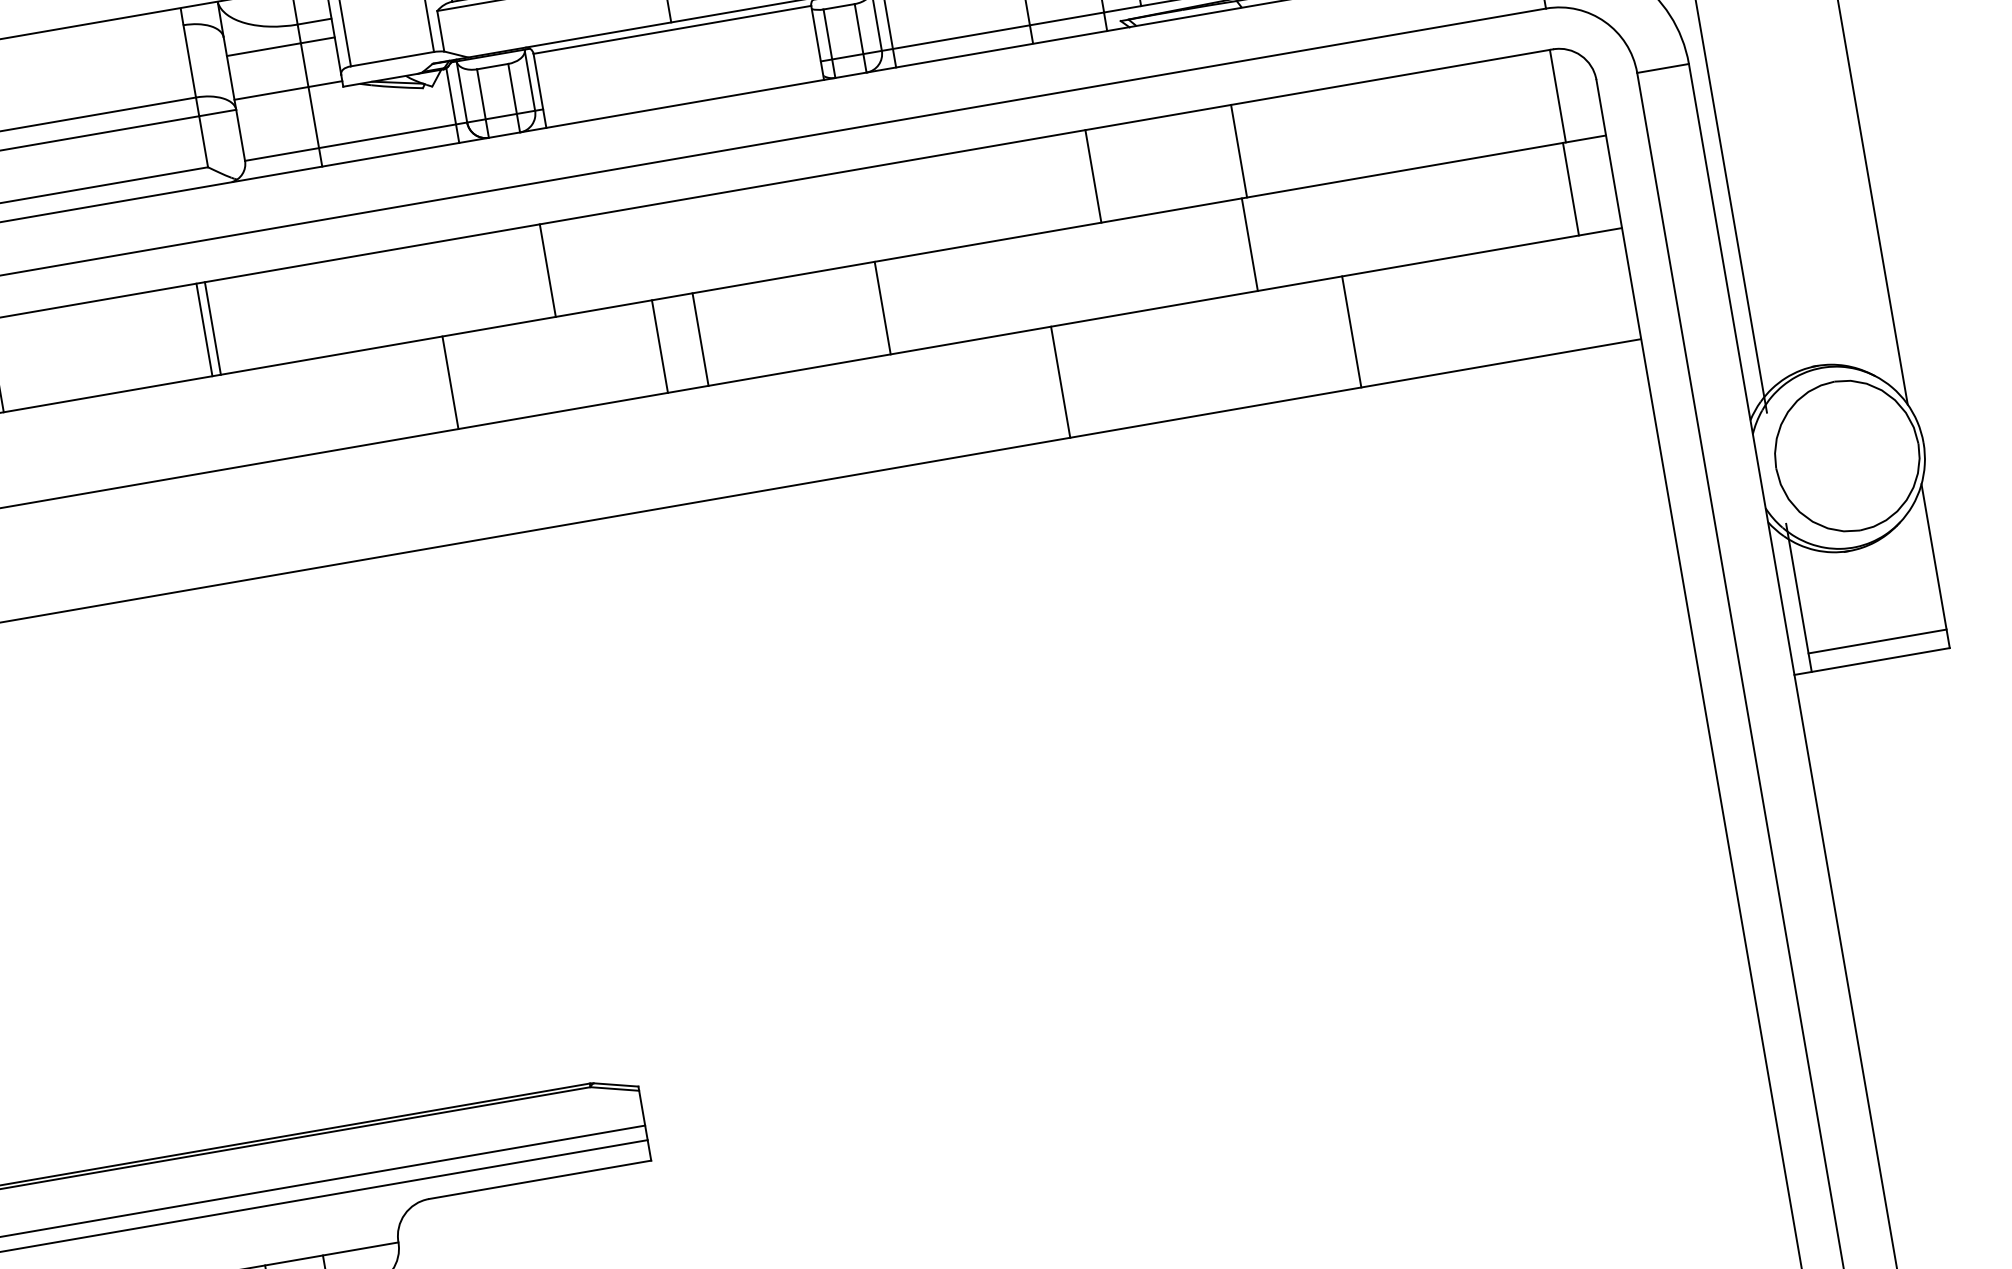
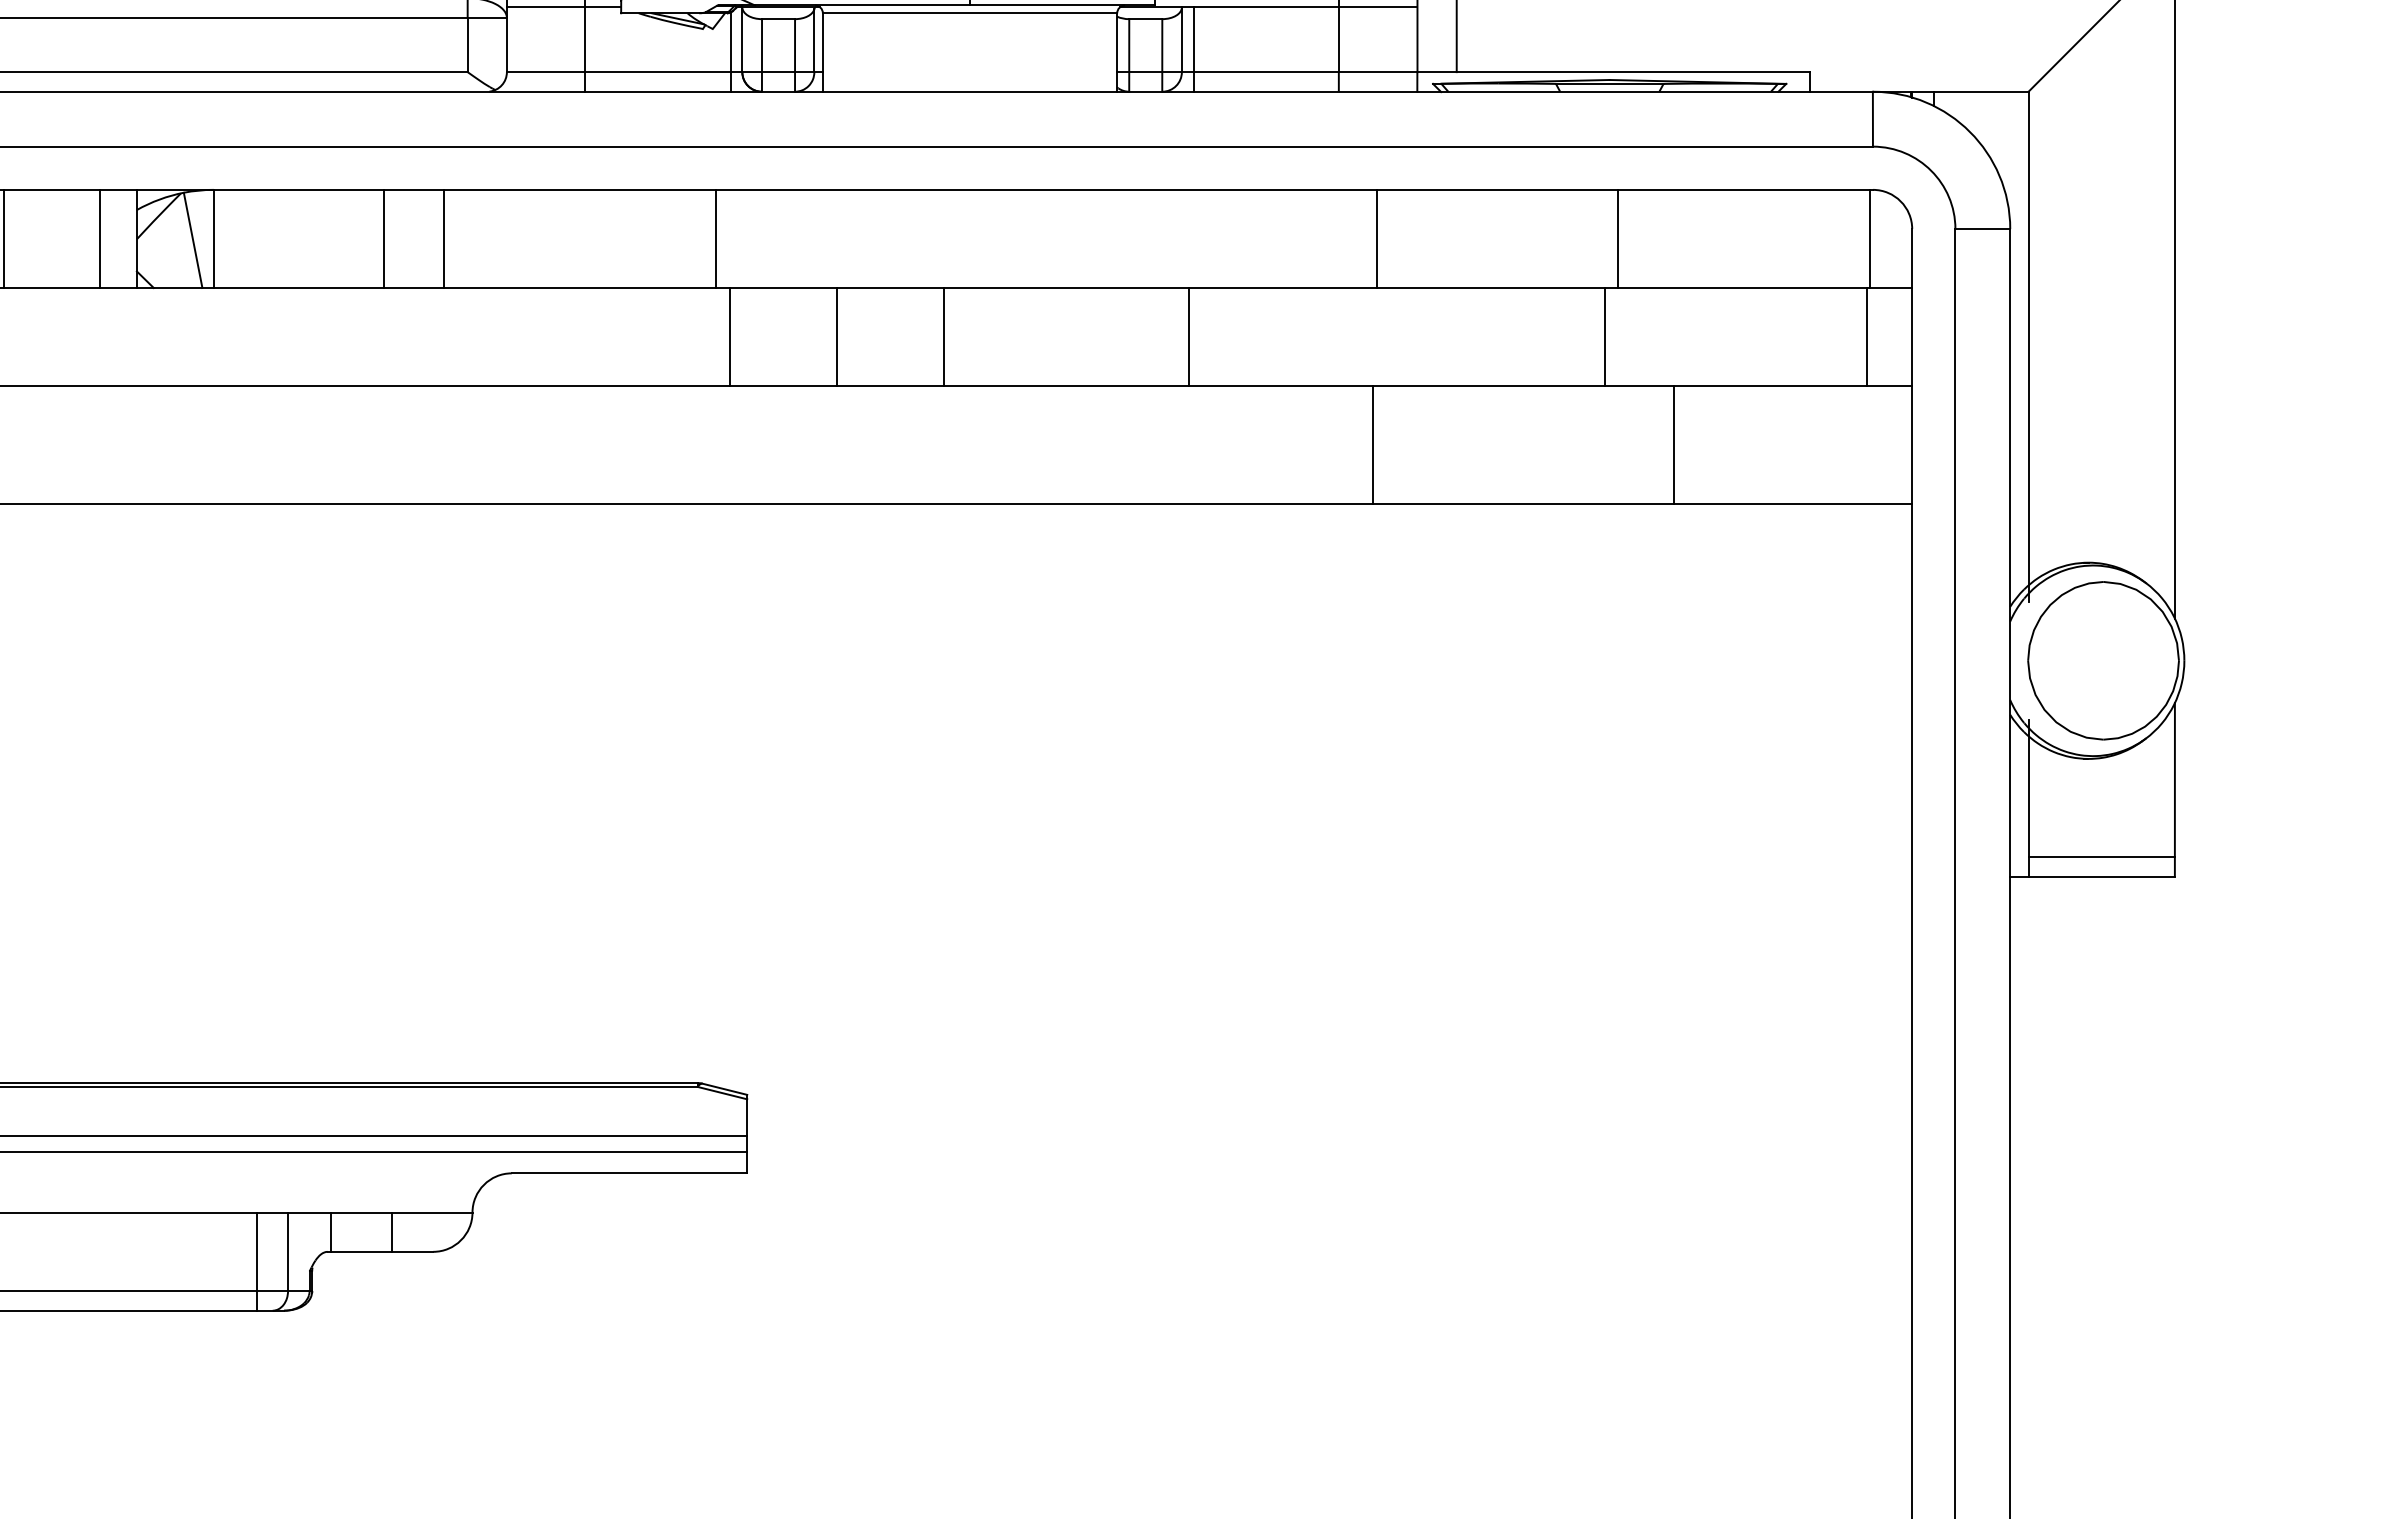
line: (1238, 150) -> (1617, 238), moved
line: (1250, 244) -> (1605, 336), moved
line: (548, 270) -> (716, 238), moved
line: (883, 307) -> (1189, 336), moved
line: (204, 329) -> (384, 238), moved
line: (1351, 331) -> (1673, 444), moved
line: (659, 346) -> (836, 336), moved
line: (1061, 381) -> (1373, 444), moved
line: (450, 382) -> (729, 336), moved

